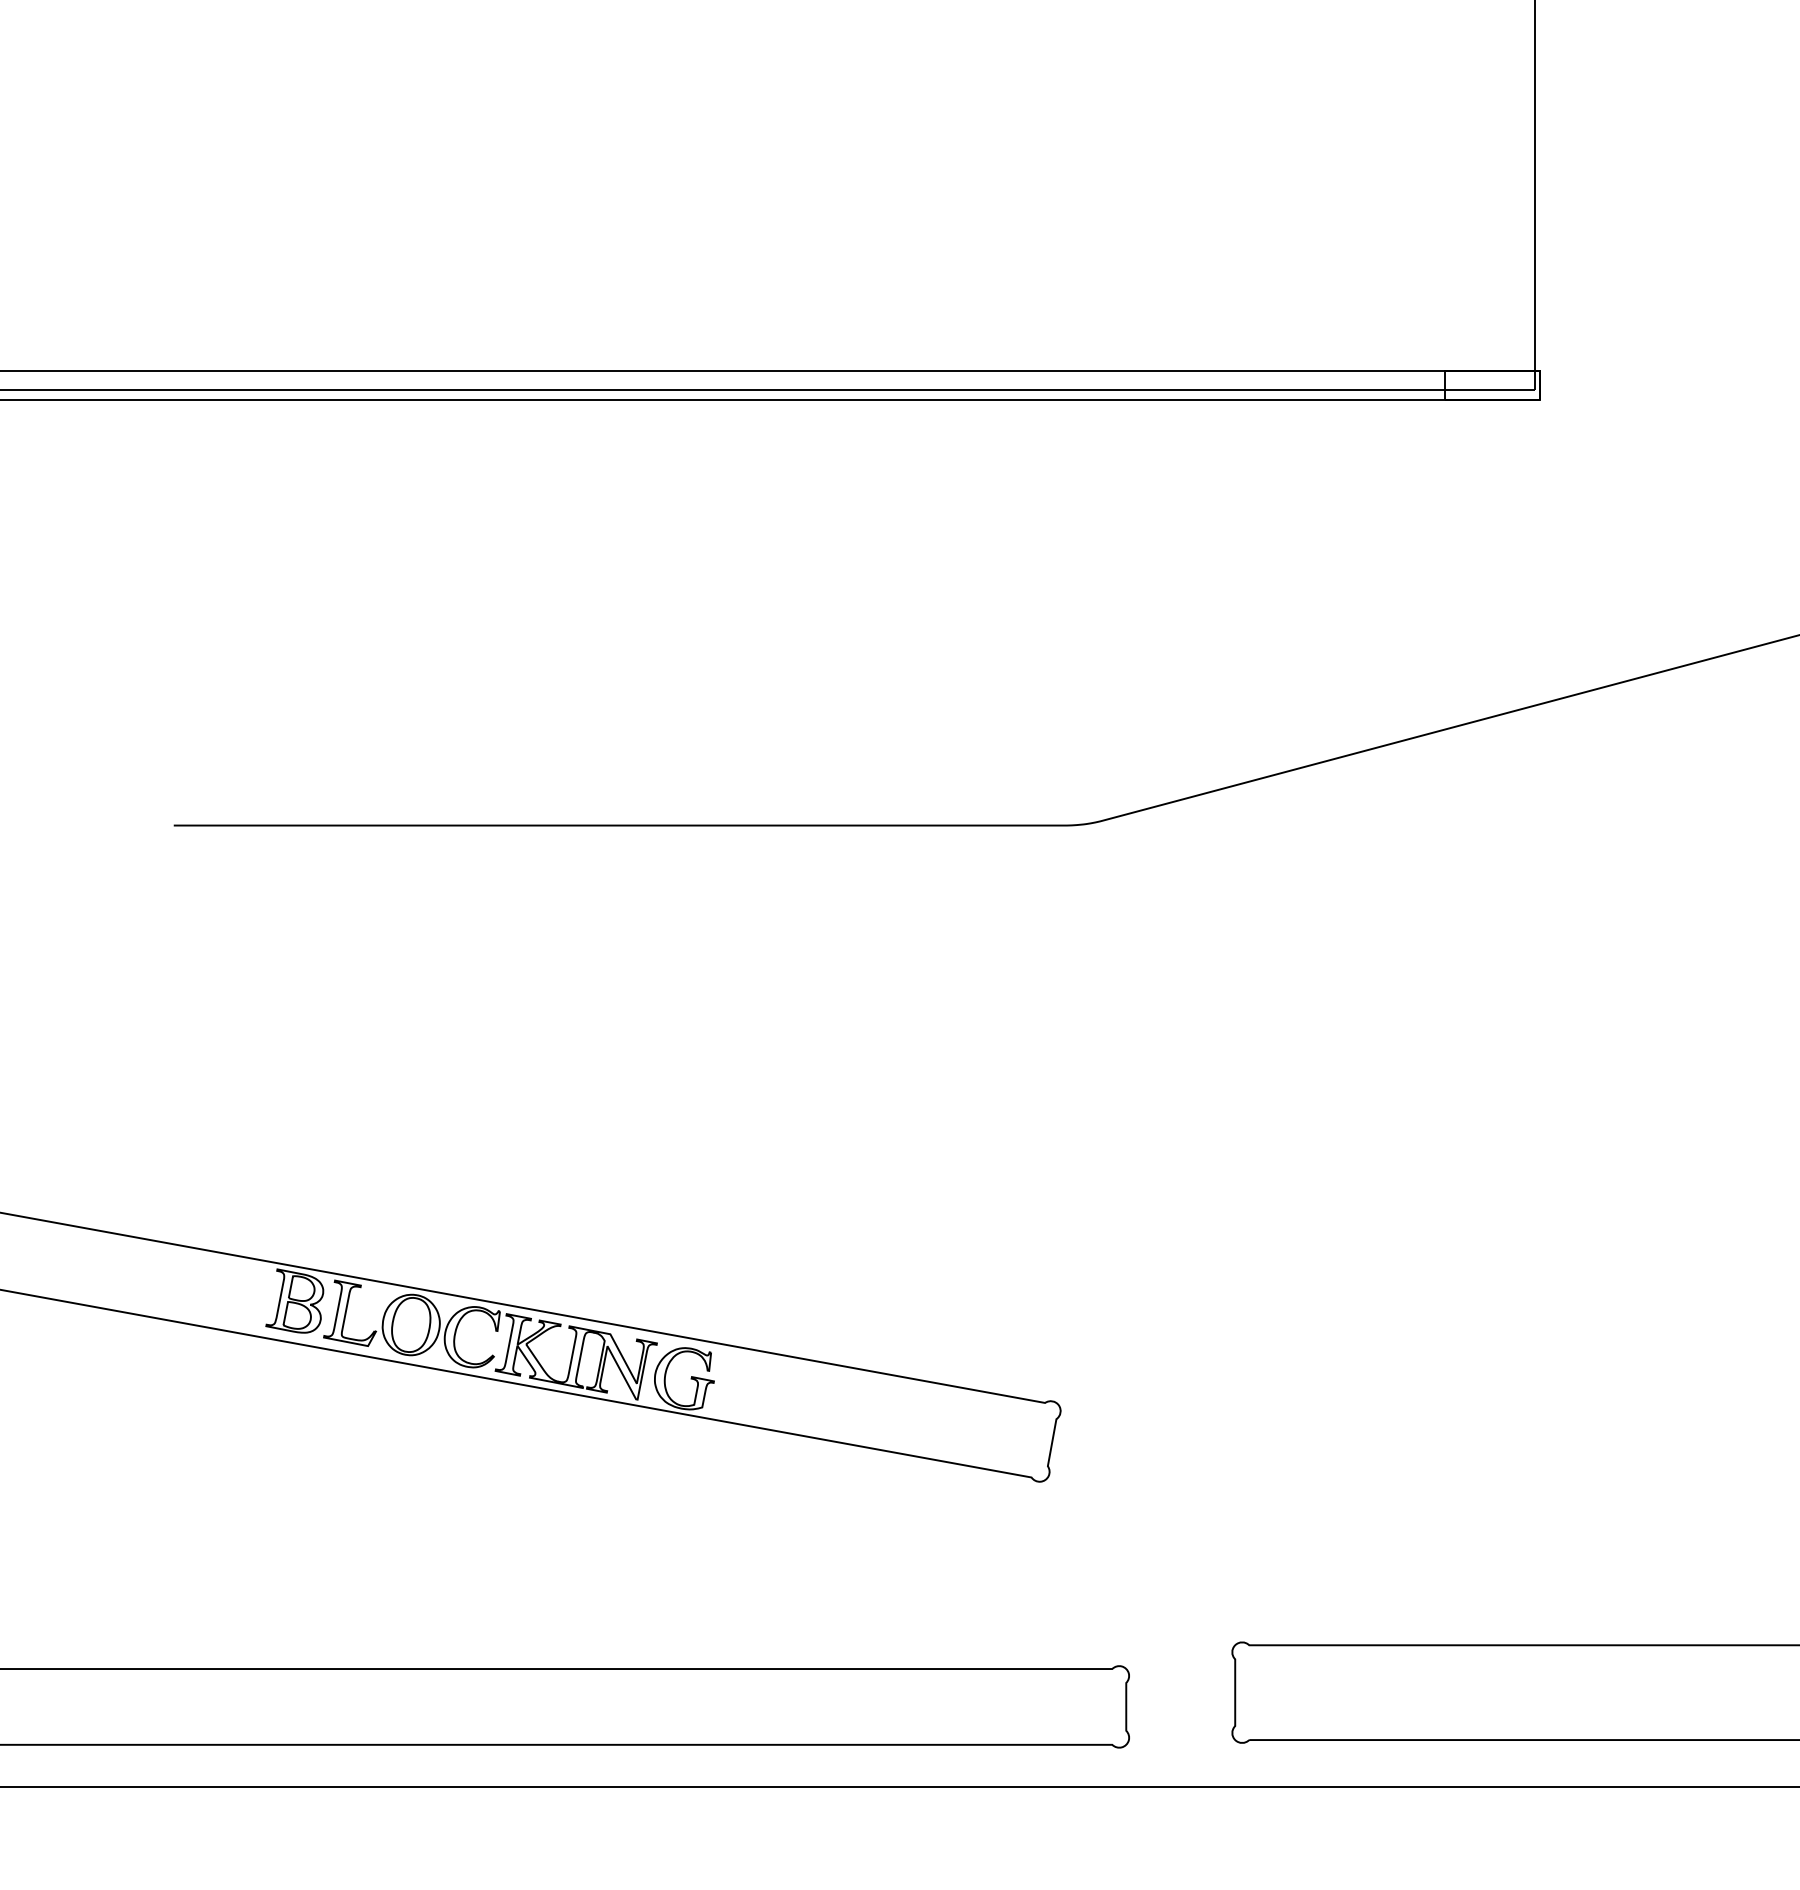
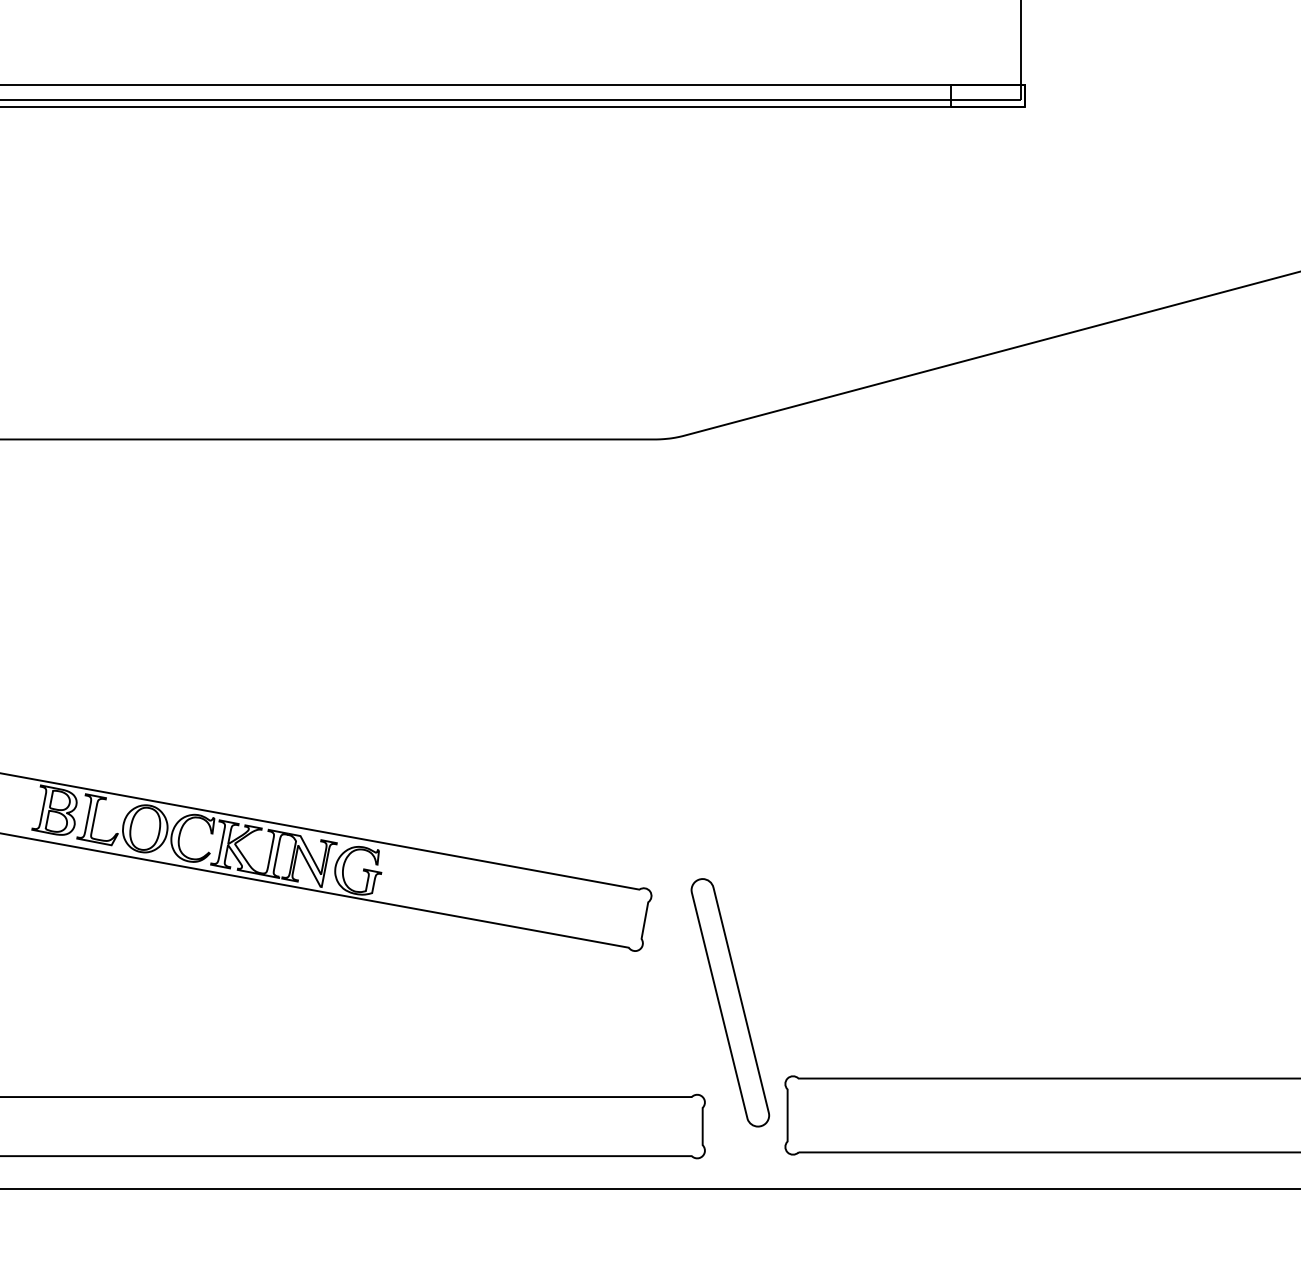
part: (1161, 1547) -> (730, 1002), added

